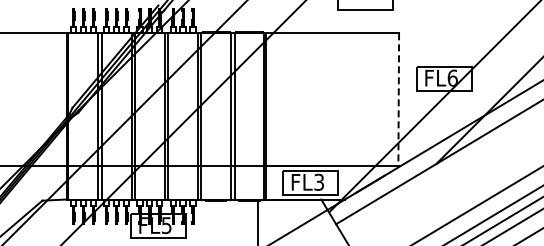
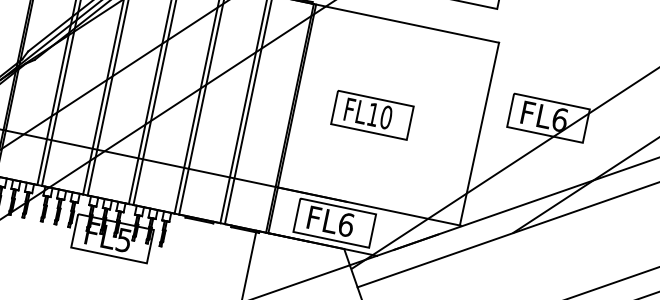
line: (398, 100) -> (478, 134), dashed -> solid
part: (321, 101) -> (372, 114), added
text: (319, 181) -> (346, 223), FL3 -> FL6

